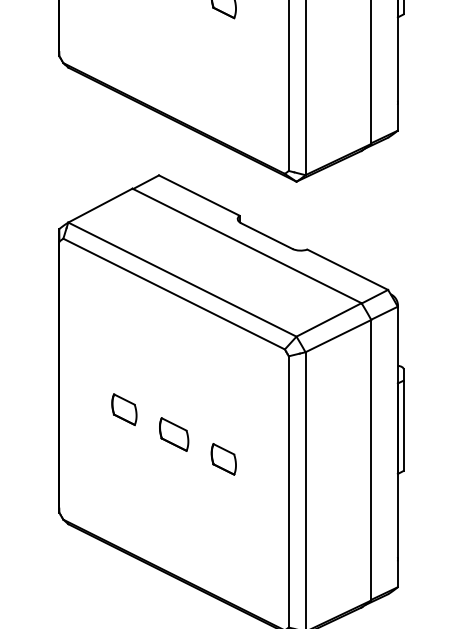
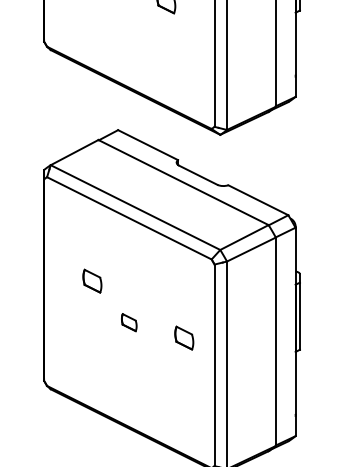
part: (124, 408) -> (92, 280), moved
part: (172, 434) -> (128, 322), size x0.7
part: (224, 458) -> (184, 337), moved

